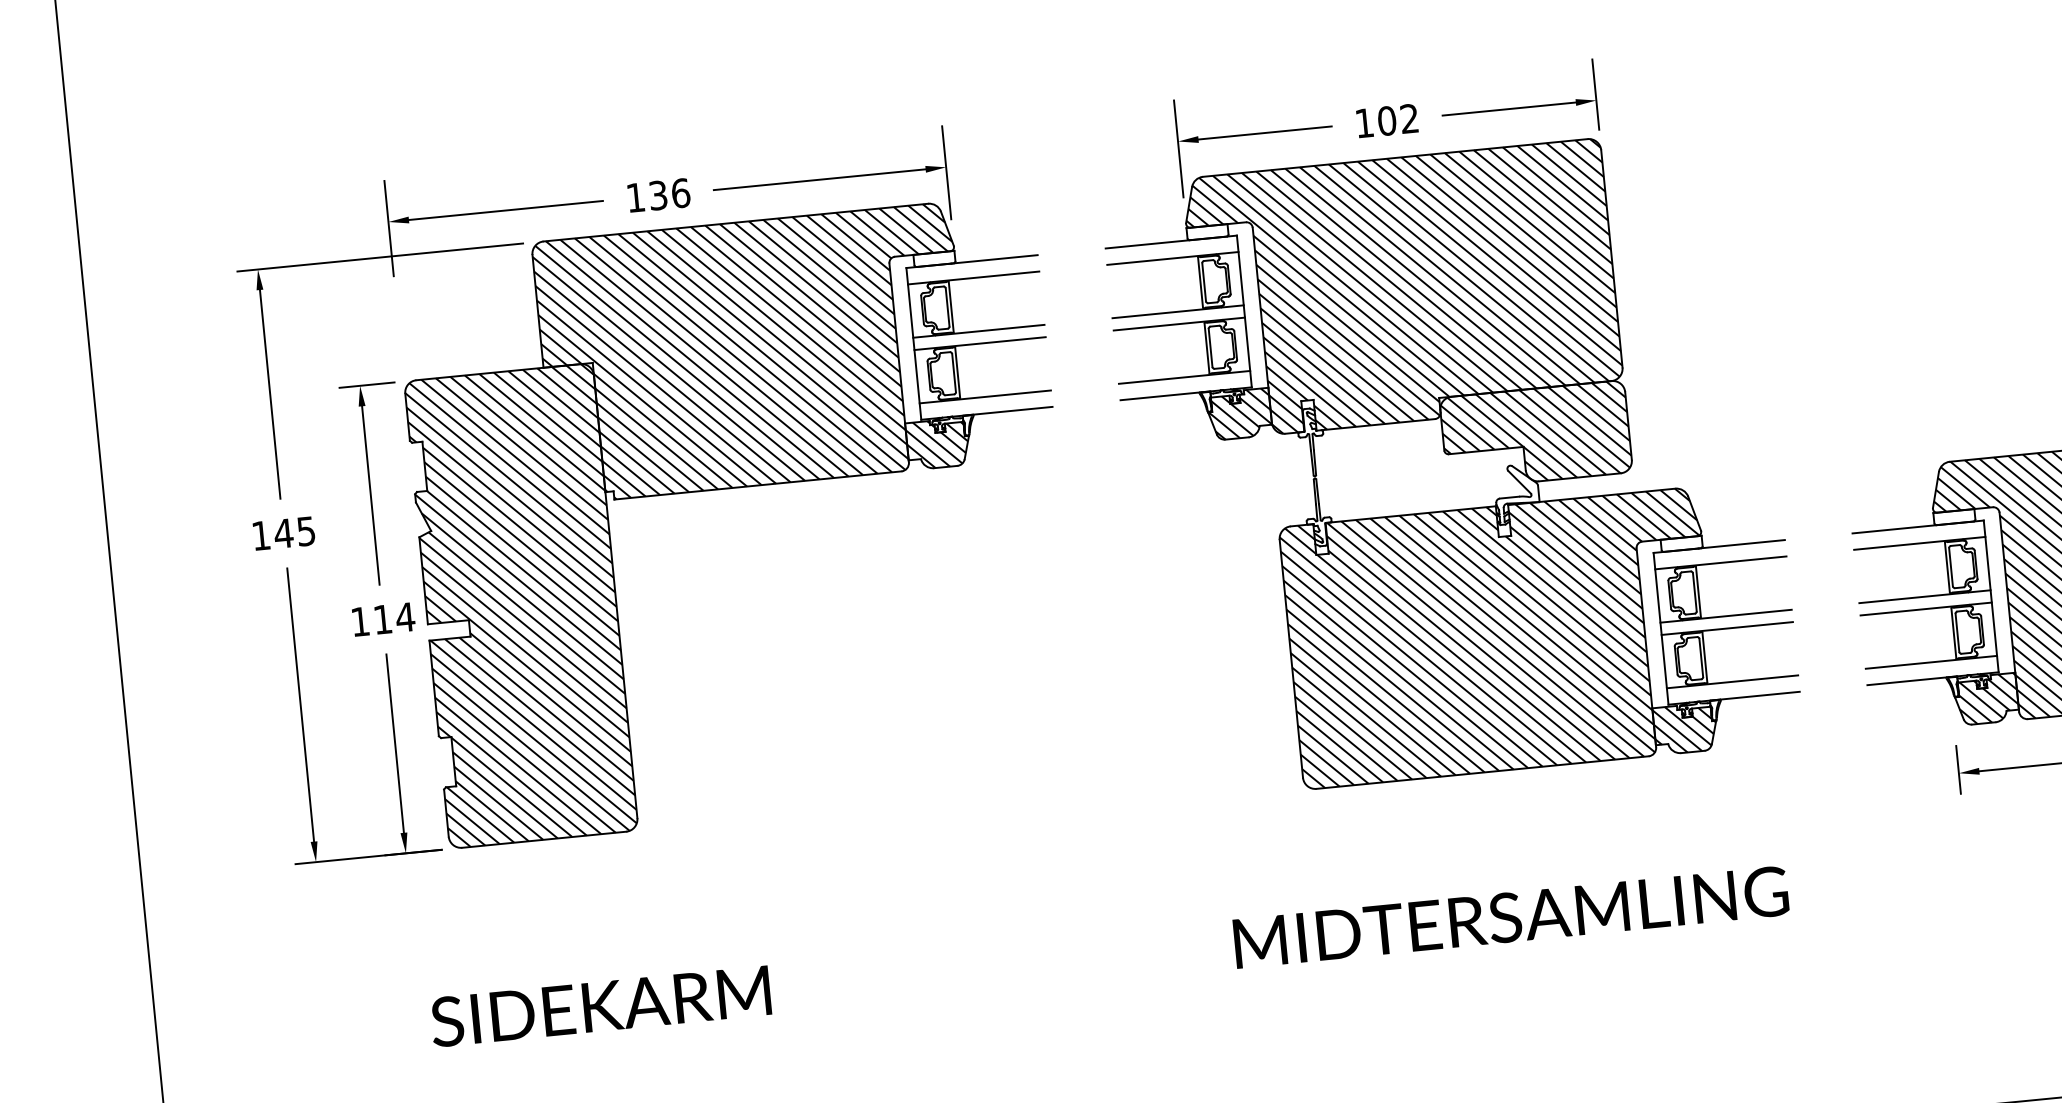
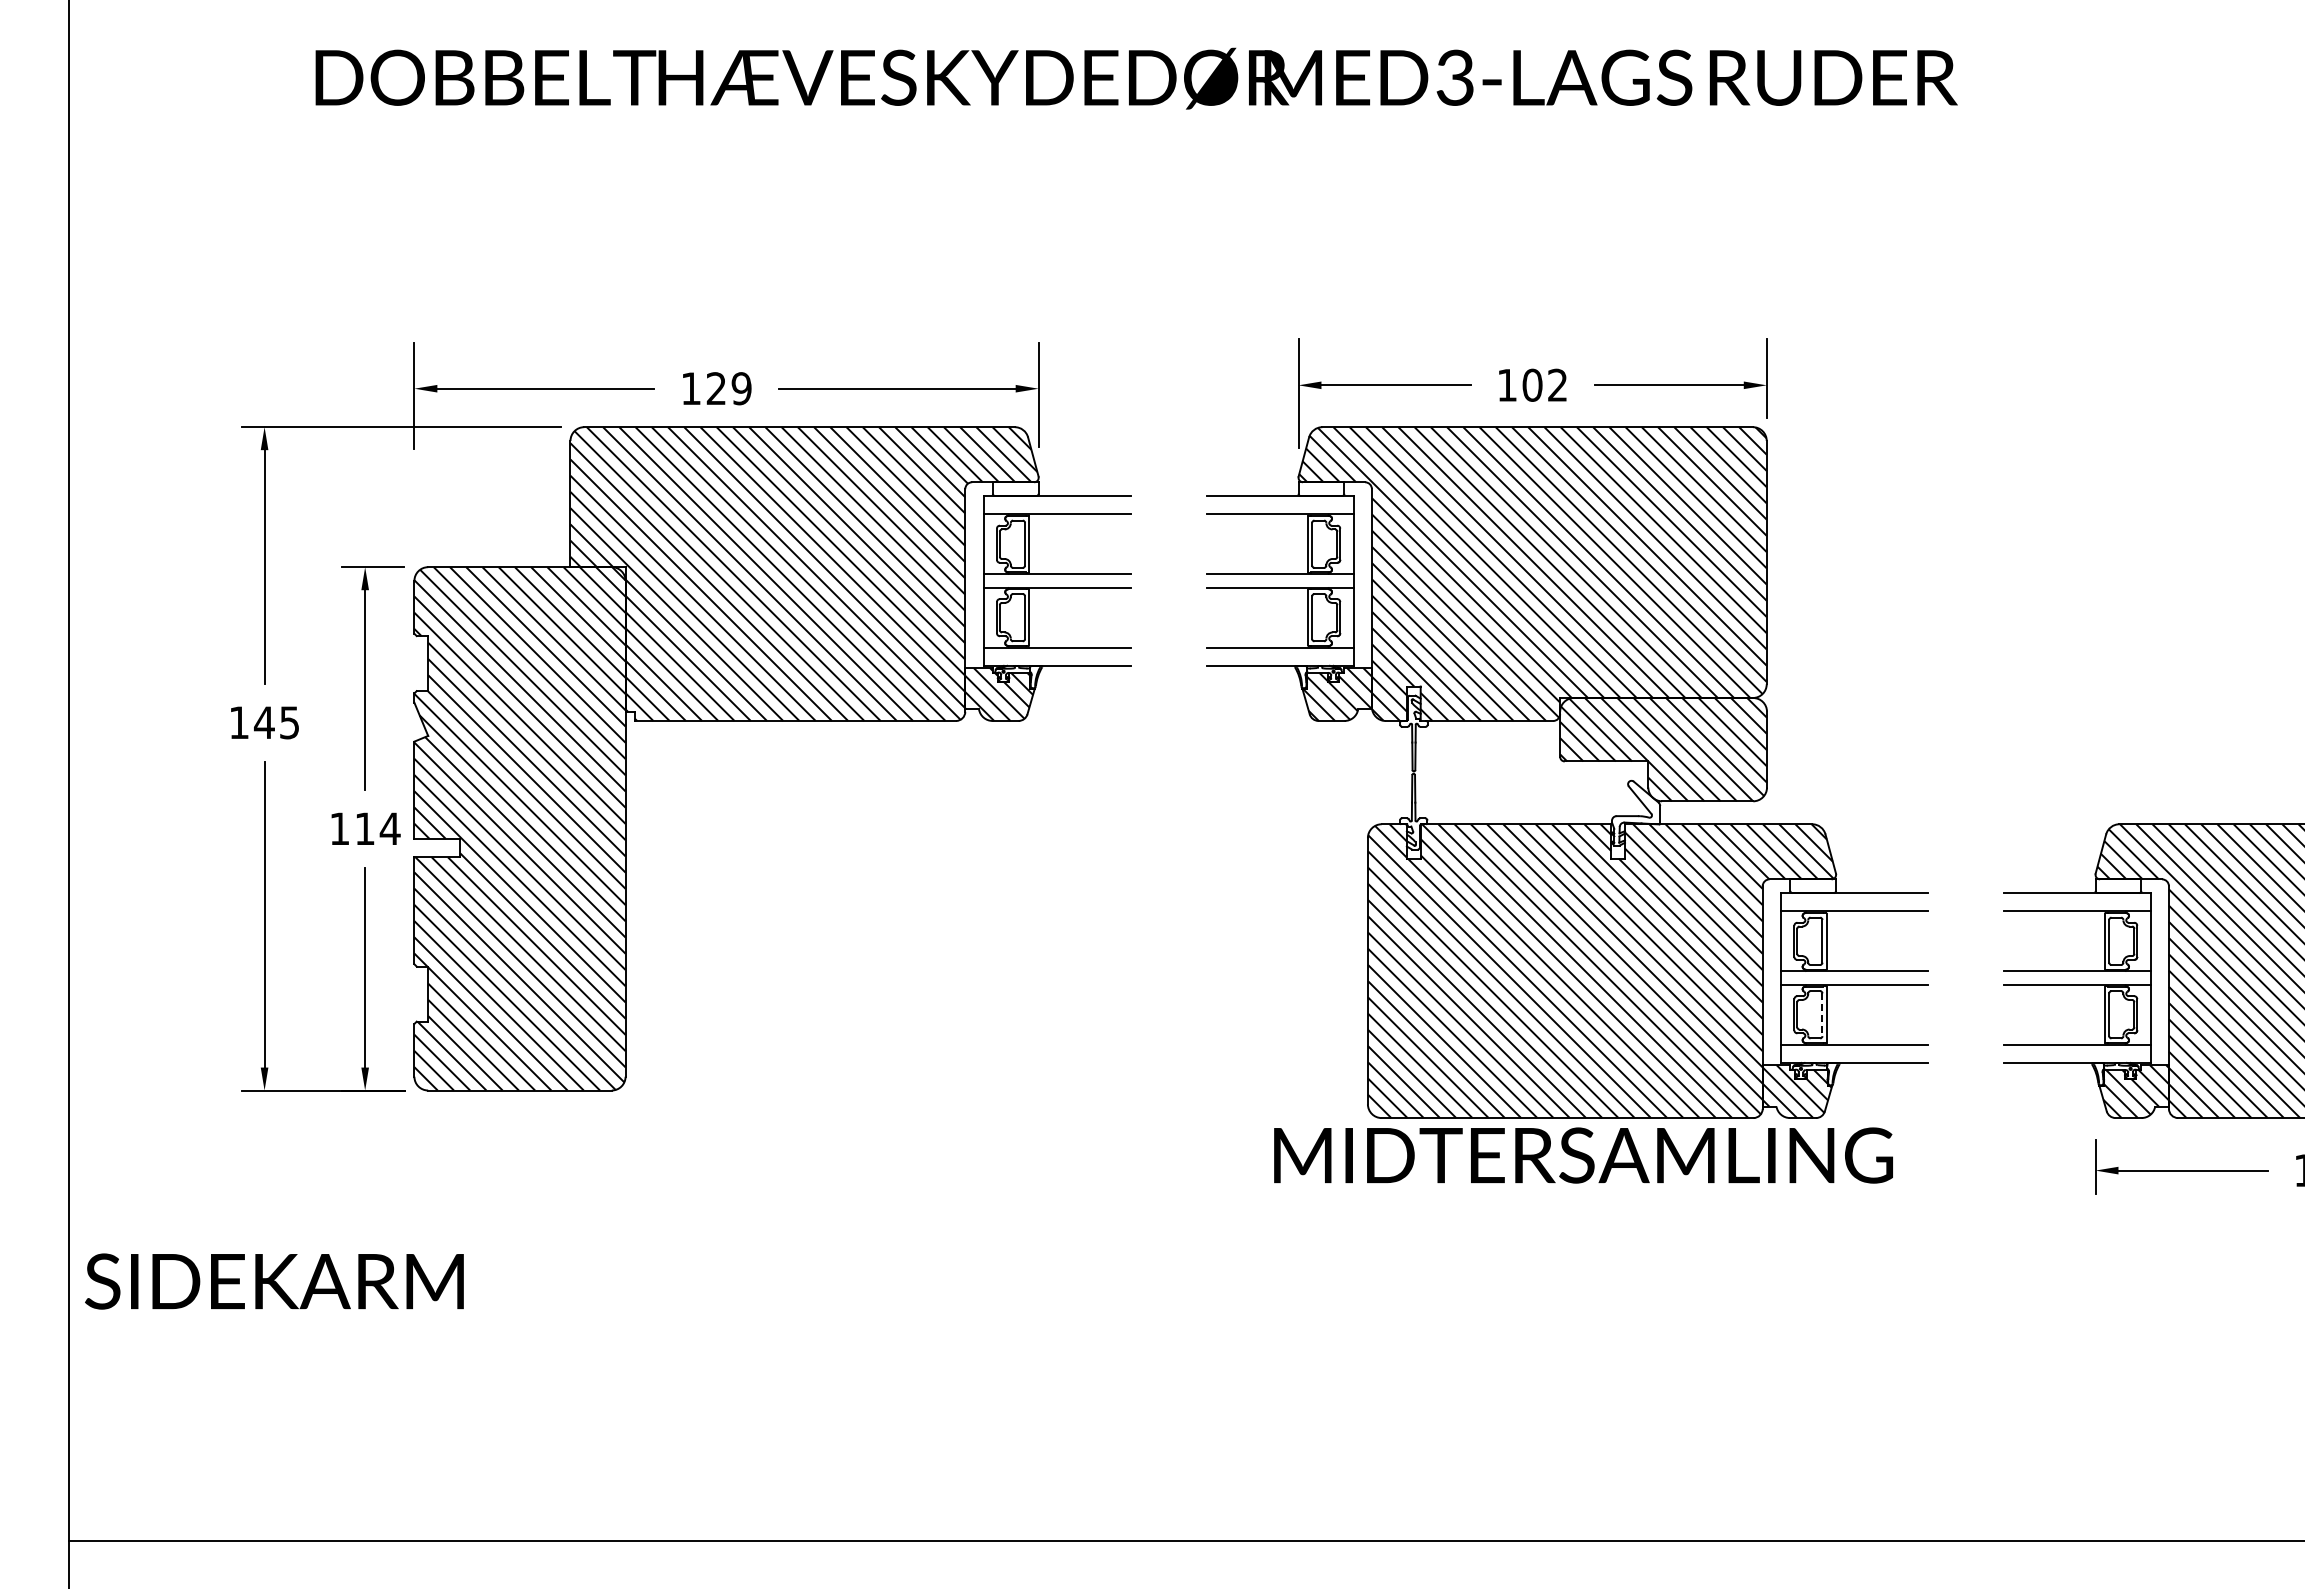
text: (669, 194) -> (728, 388), 136 -> 129
line: (1701, 658) -> (1822, 1015), solid -> dashed
text: (1511, 917) -> (1583, 1155), moved
text: (600, 1006) -> (274, 1281), moved

